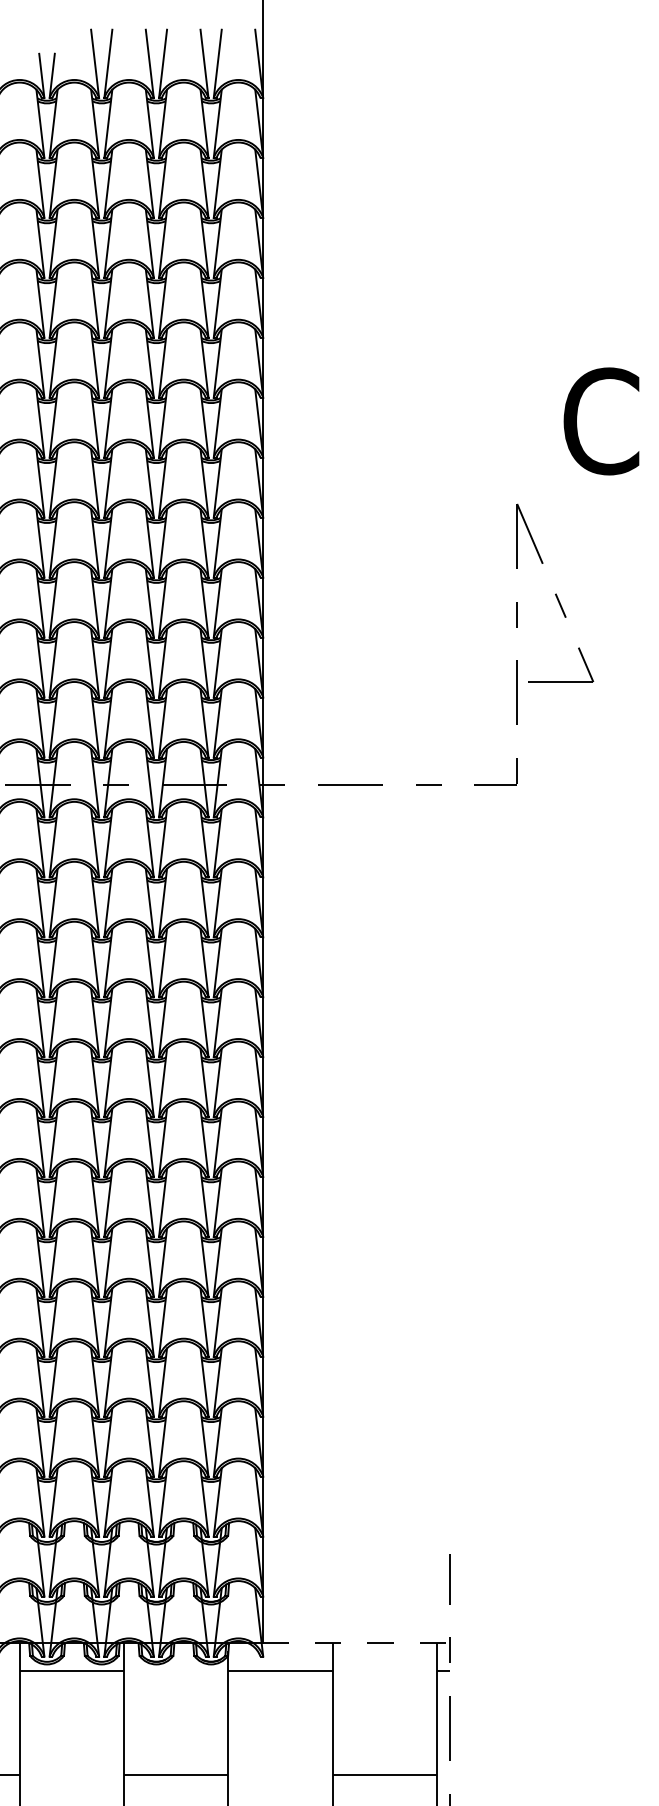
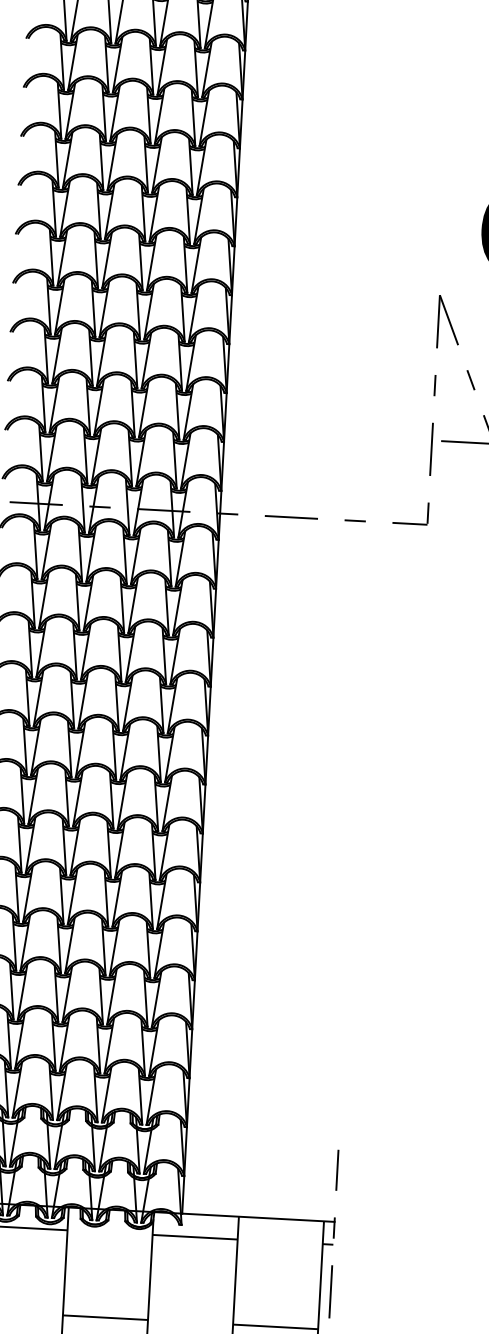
line: (357, 1642) -> (259, 1217), dashed -> solid

